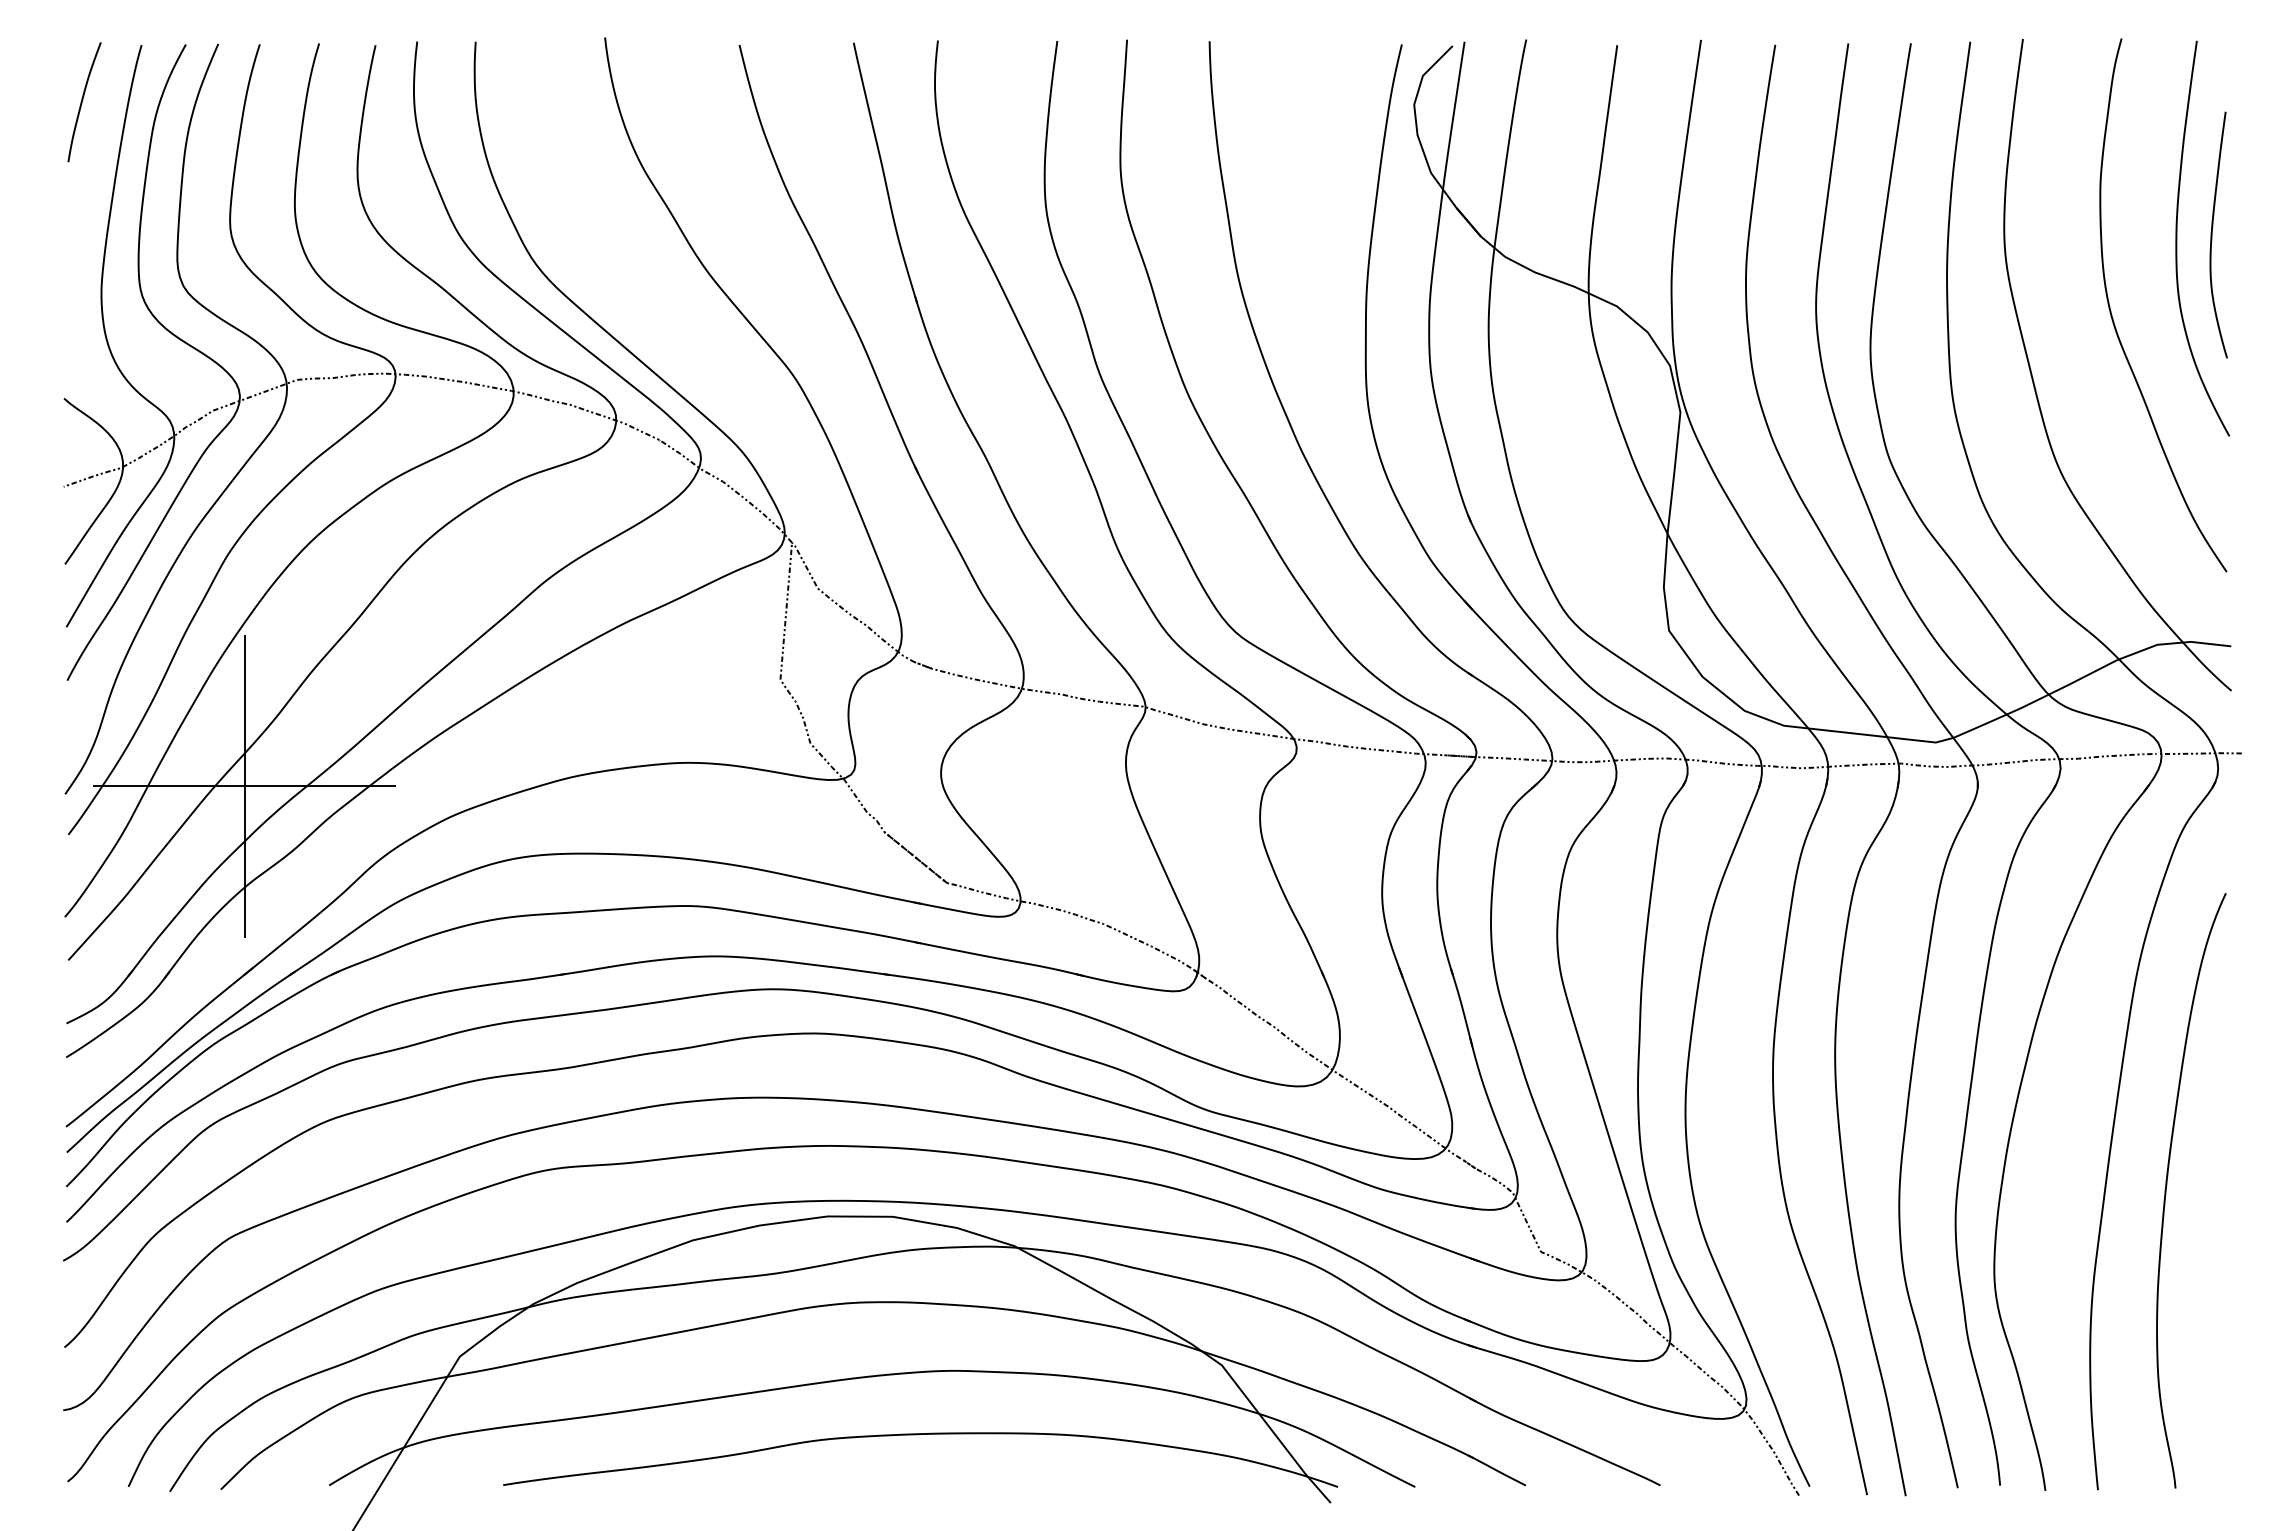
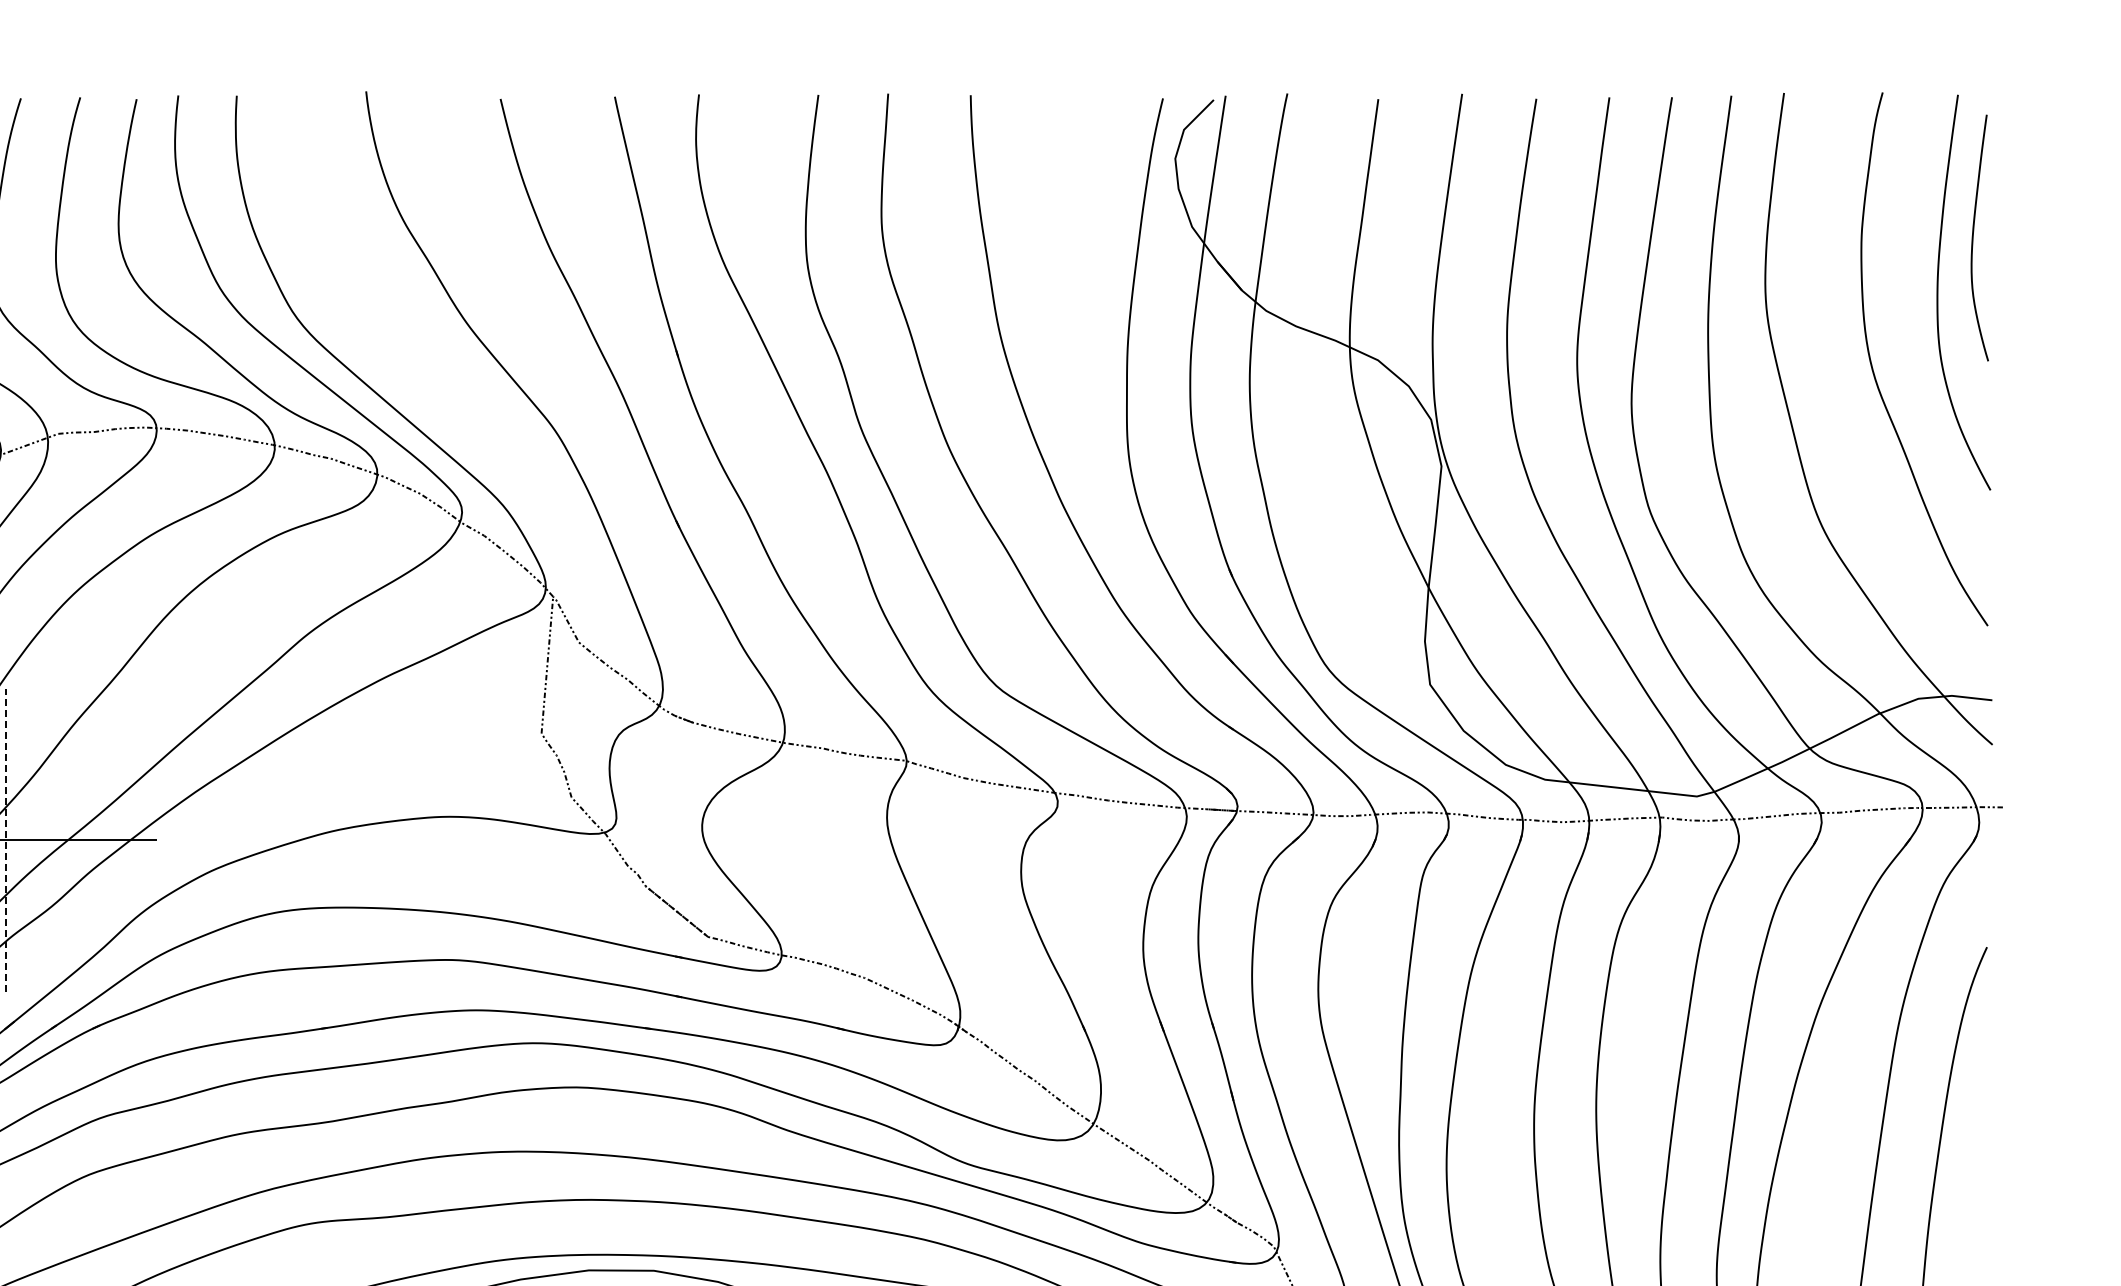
curve: (2212, 234) -> (1973, 237), moved
line: (244, 786) -> (5, 840), solid -> dashed

